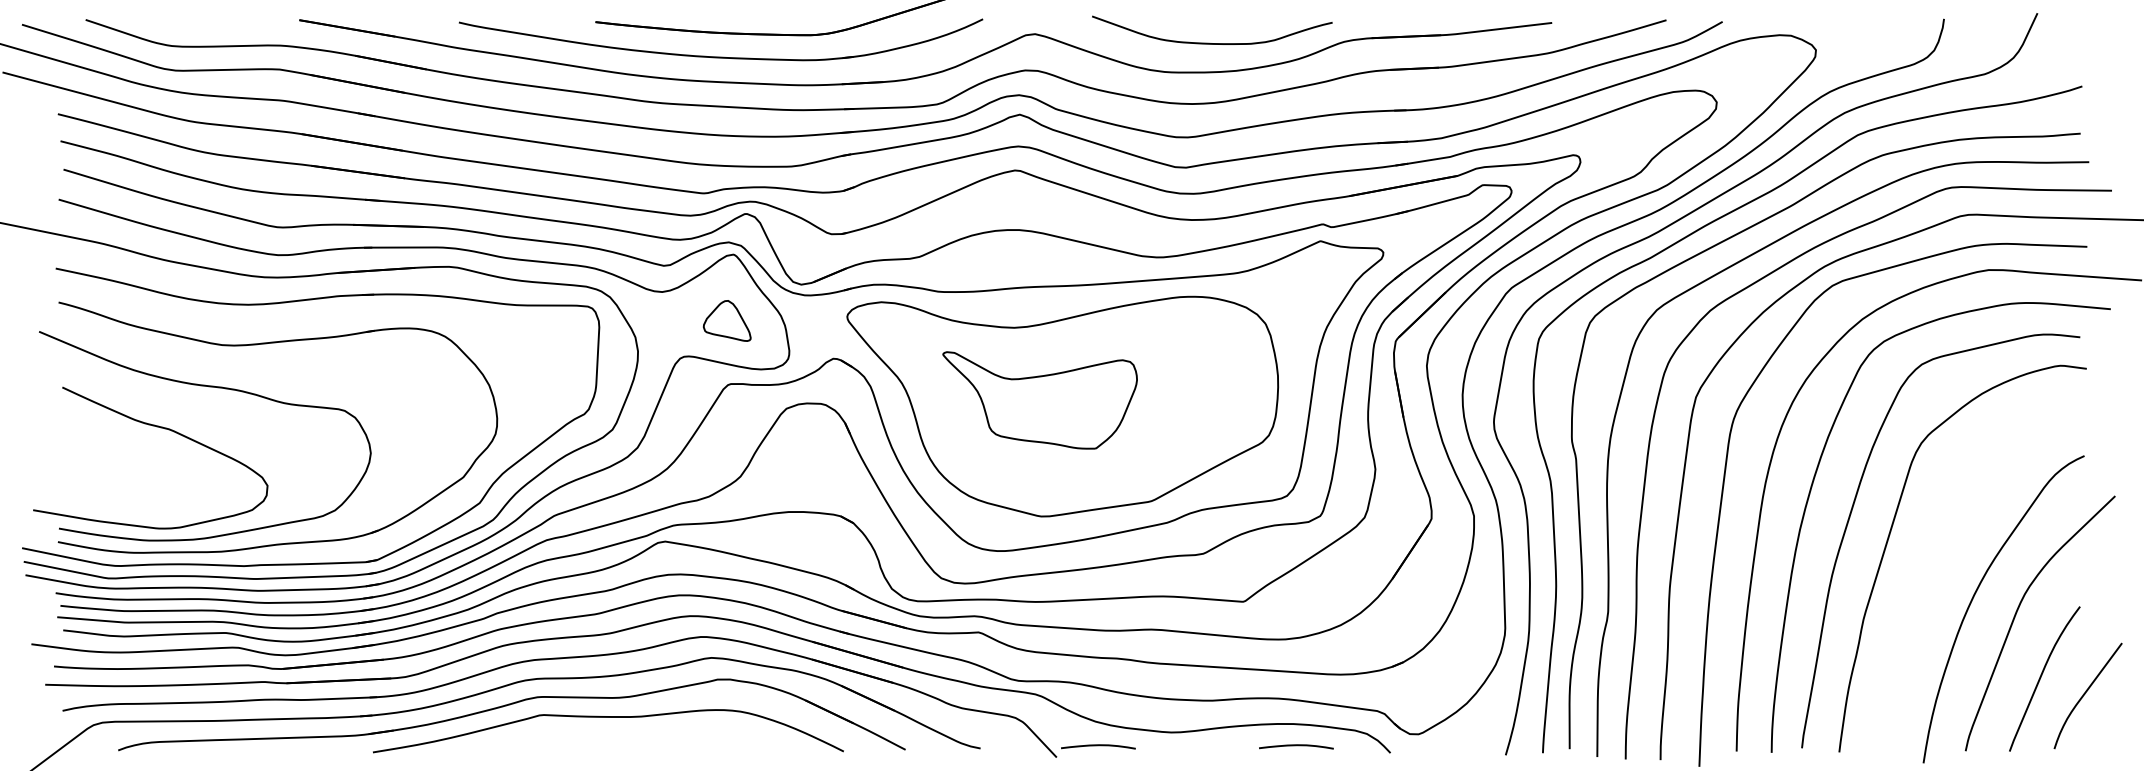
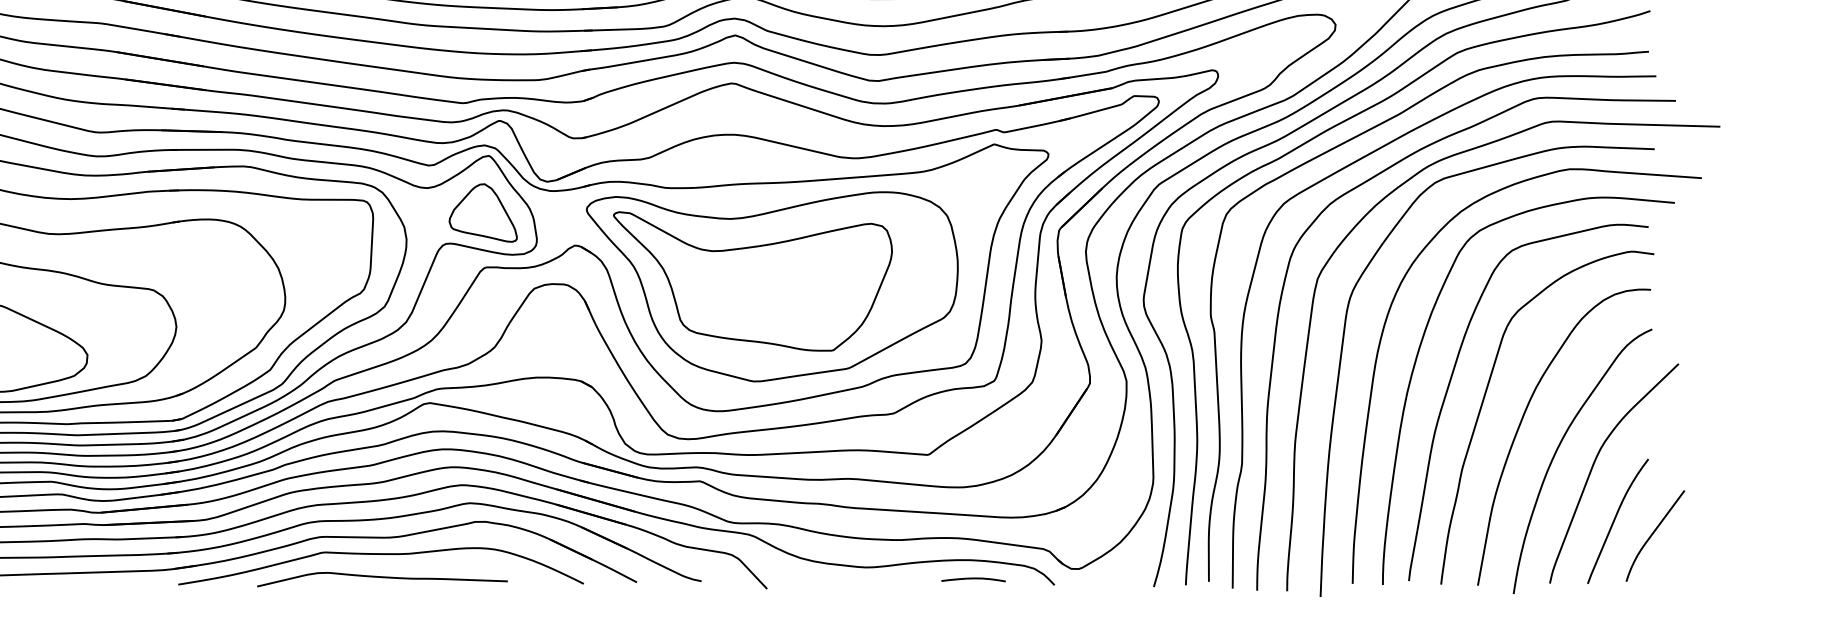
part: (727, 320) -> (483, 212), size x1.67
part: (1039, 400) -> (752, 281), size x1.67
curve: (1933, 563) -> (1522, 421), added
curve: (609, 744) -> (382, 577), added
curve: (1098, 746) -> (803, 579), removed

